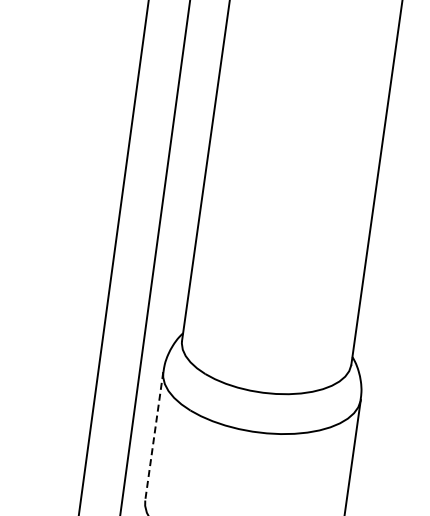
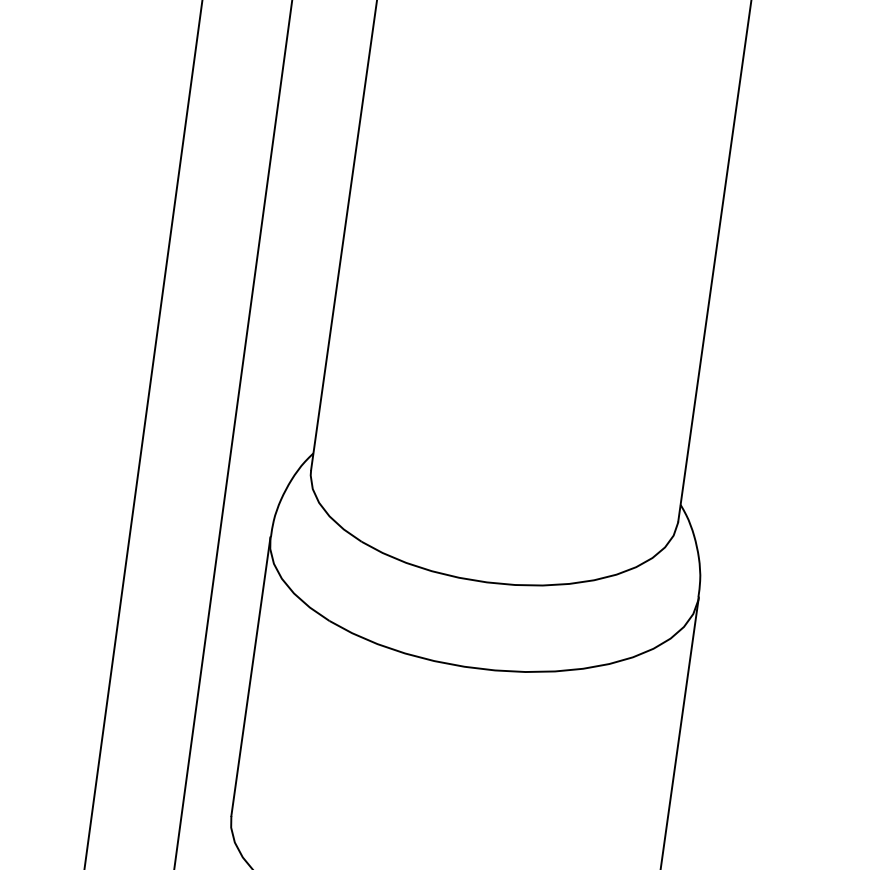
line: (154, 436) -> (251, 677), dashed -> solid

